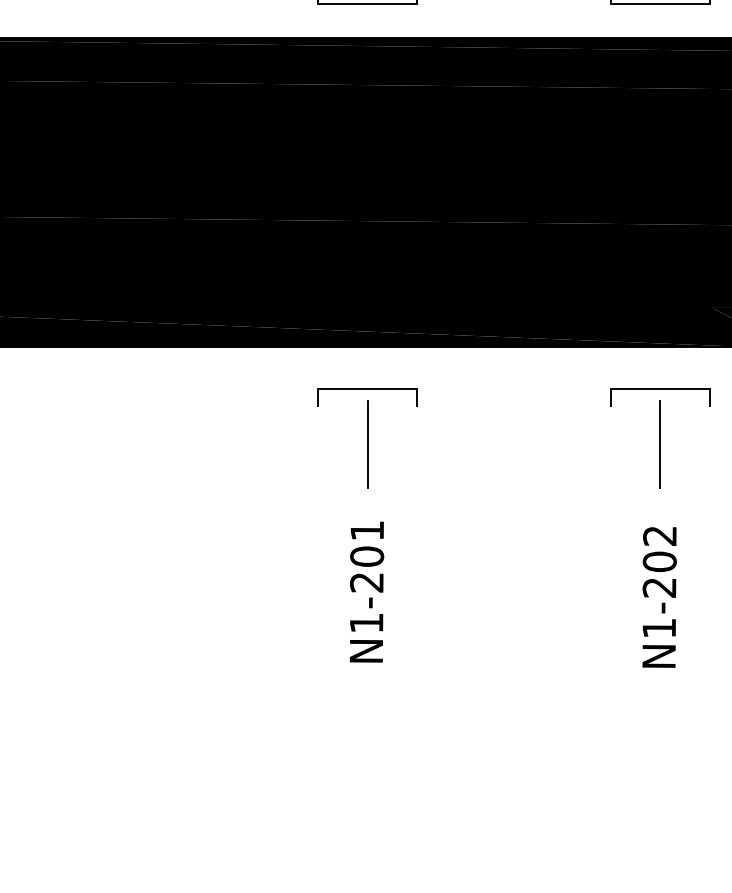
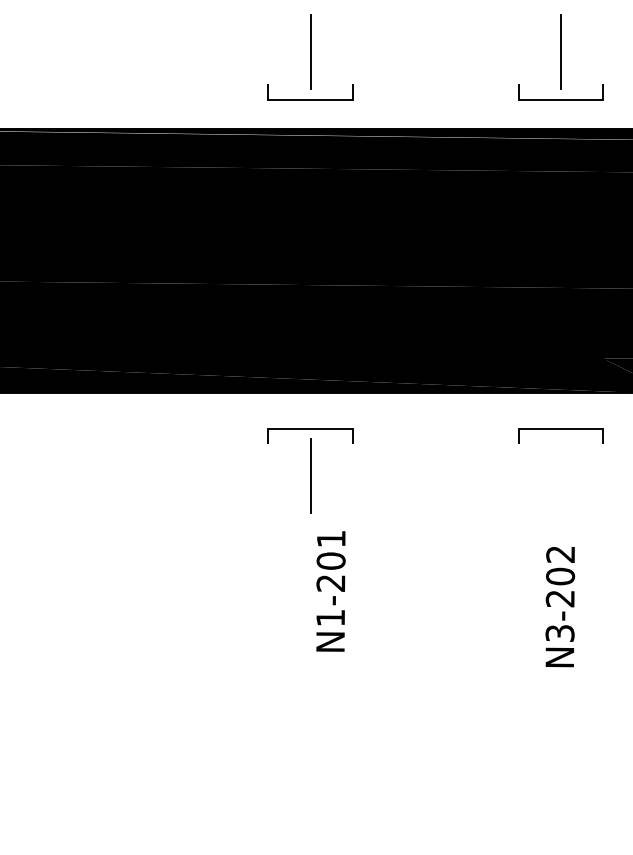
line: (659, 444) -> (560, 476), removed
text: (366, 592) -> (330, 591), moved
text: (658, 628) -> (559, 633), N1-202 -> N3-202

